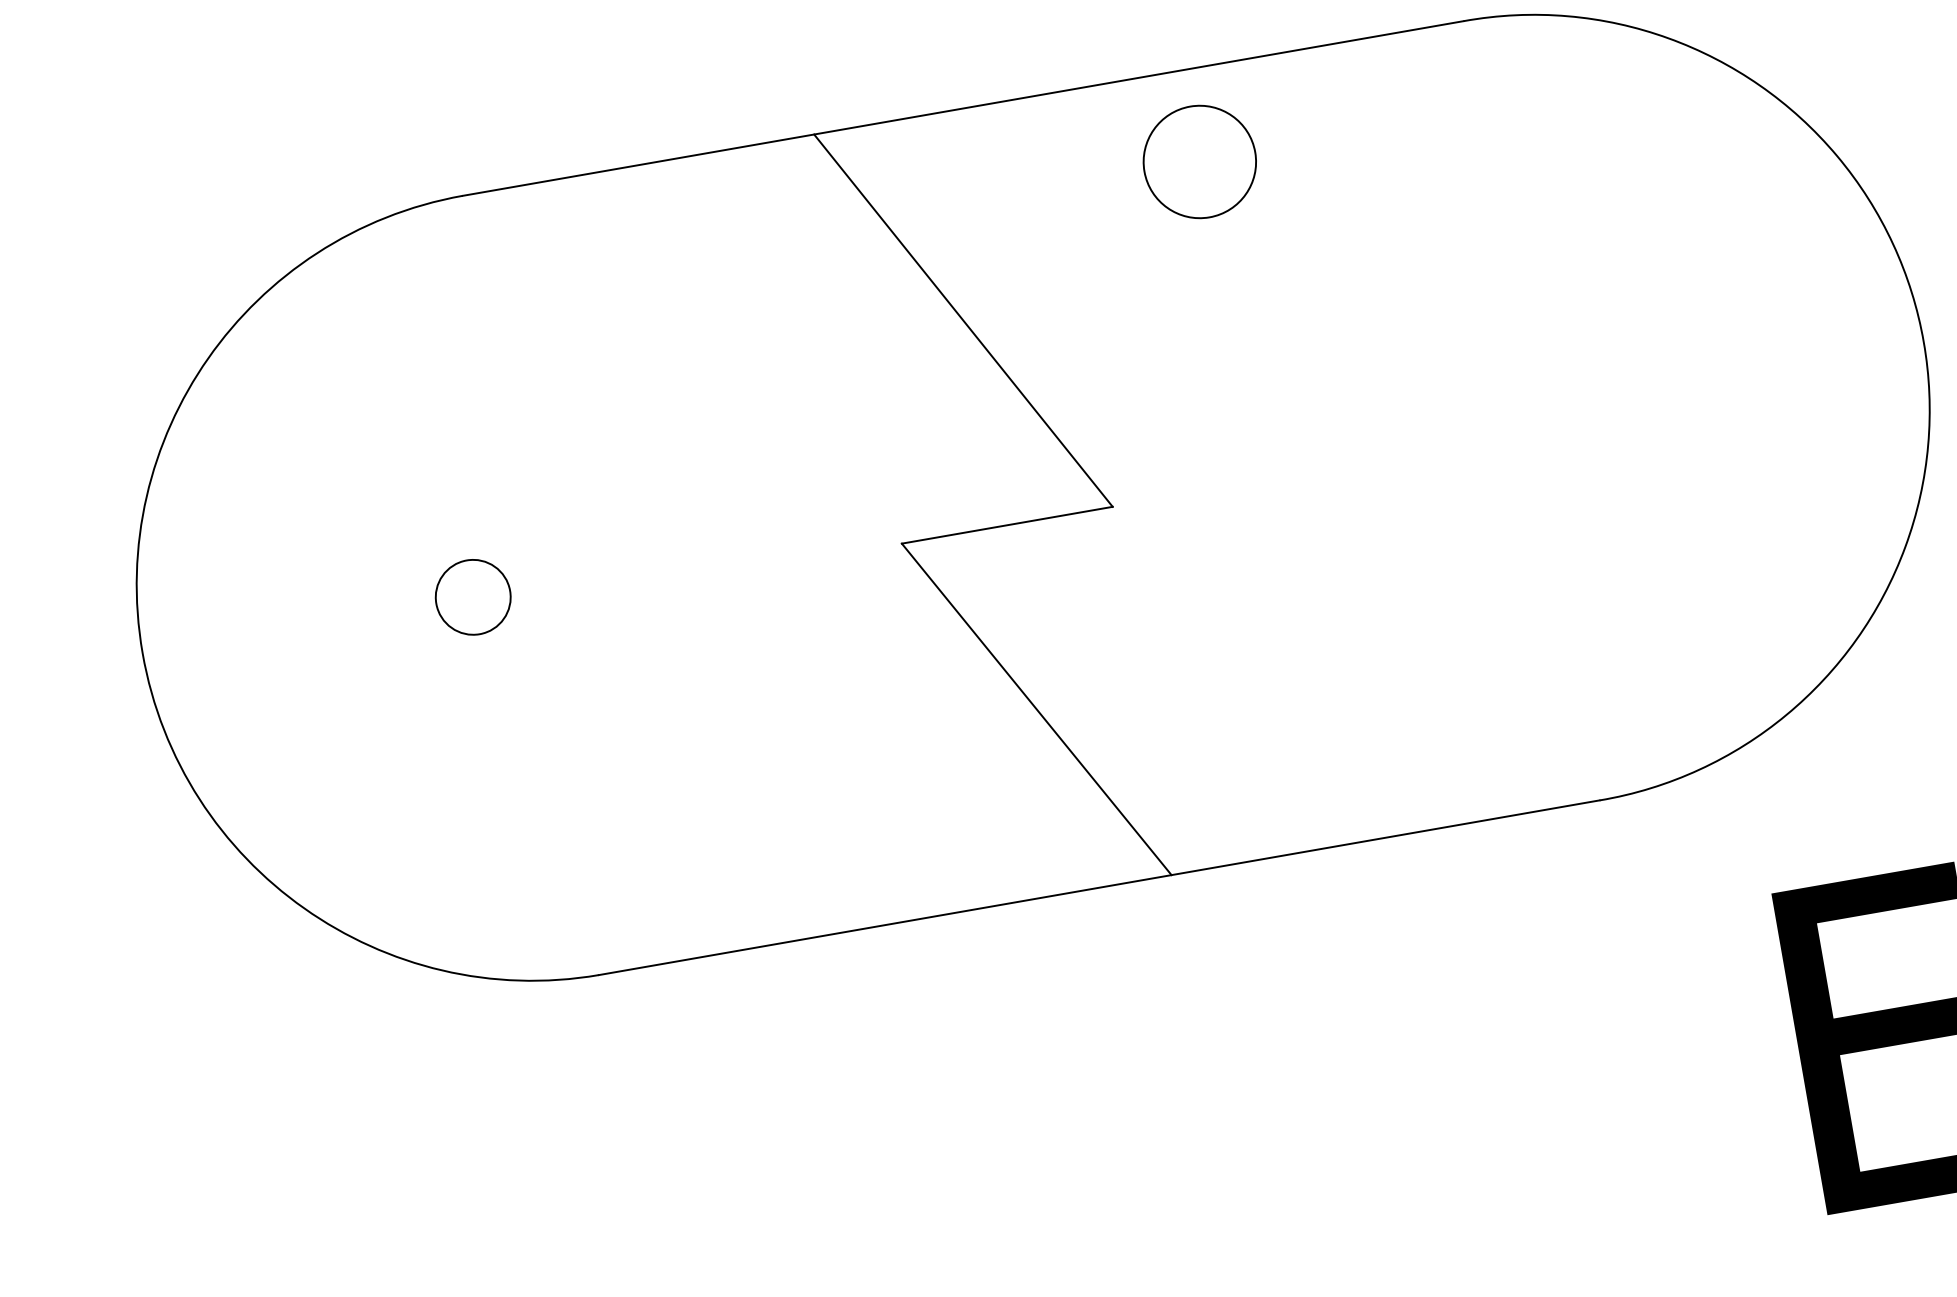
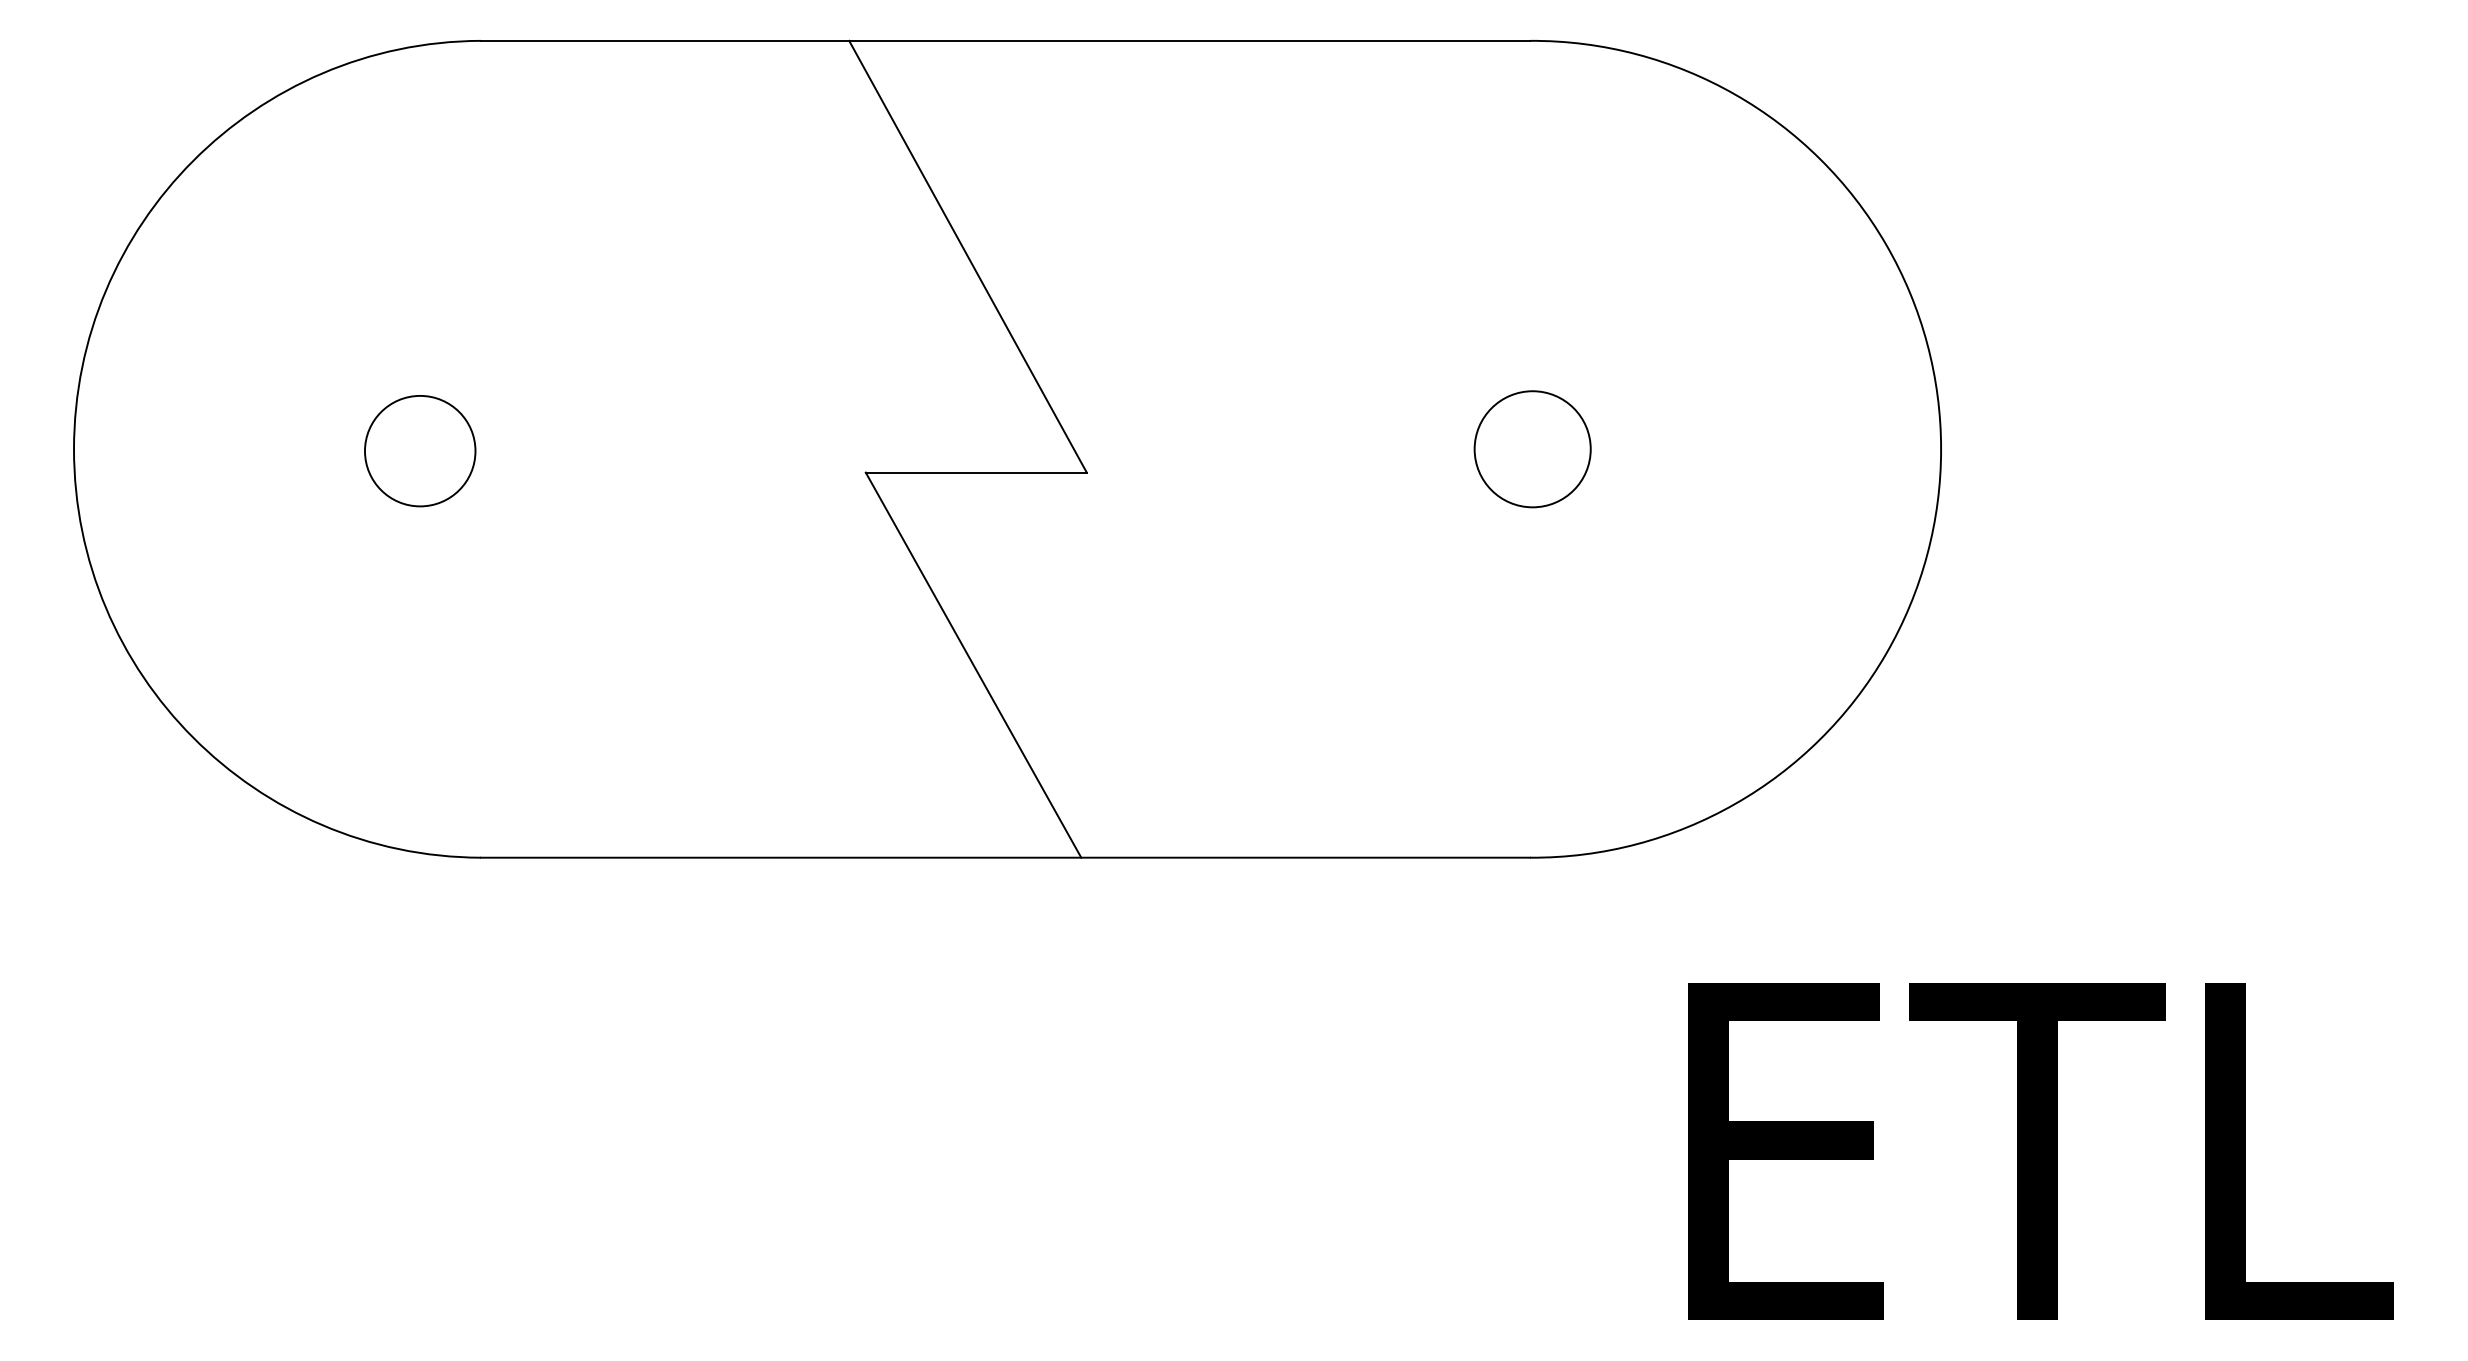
circle: (1199, 162) -> (1532, 449), moved
circle: (473, 596) -> (420, 450), size x1.43

